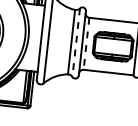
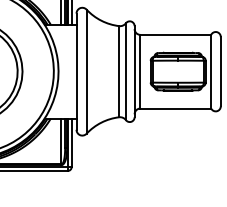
line: (75, 43) -> (125, 72), dashed -> solid
line: (86, 43) -> (140, 71), dashed -> solid

